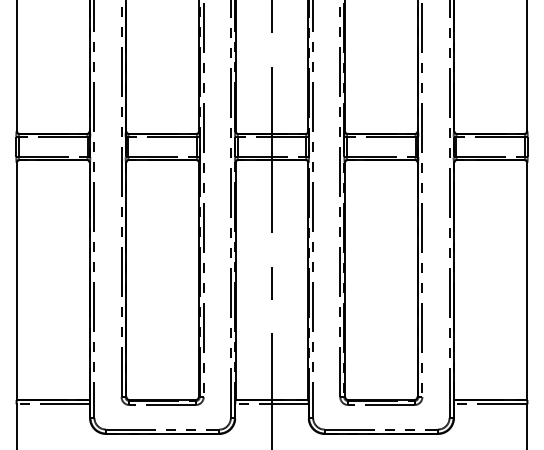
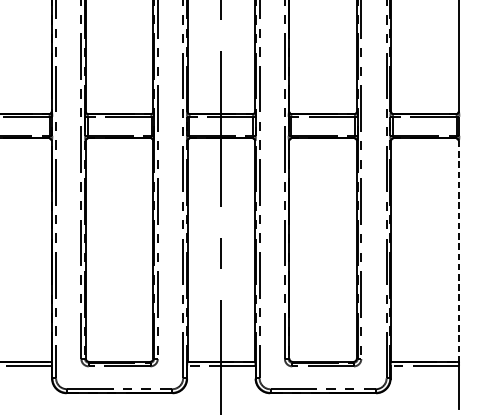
line: (527, 281) -> (459, 251), solid -> dashed

